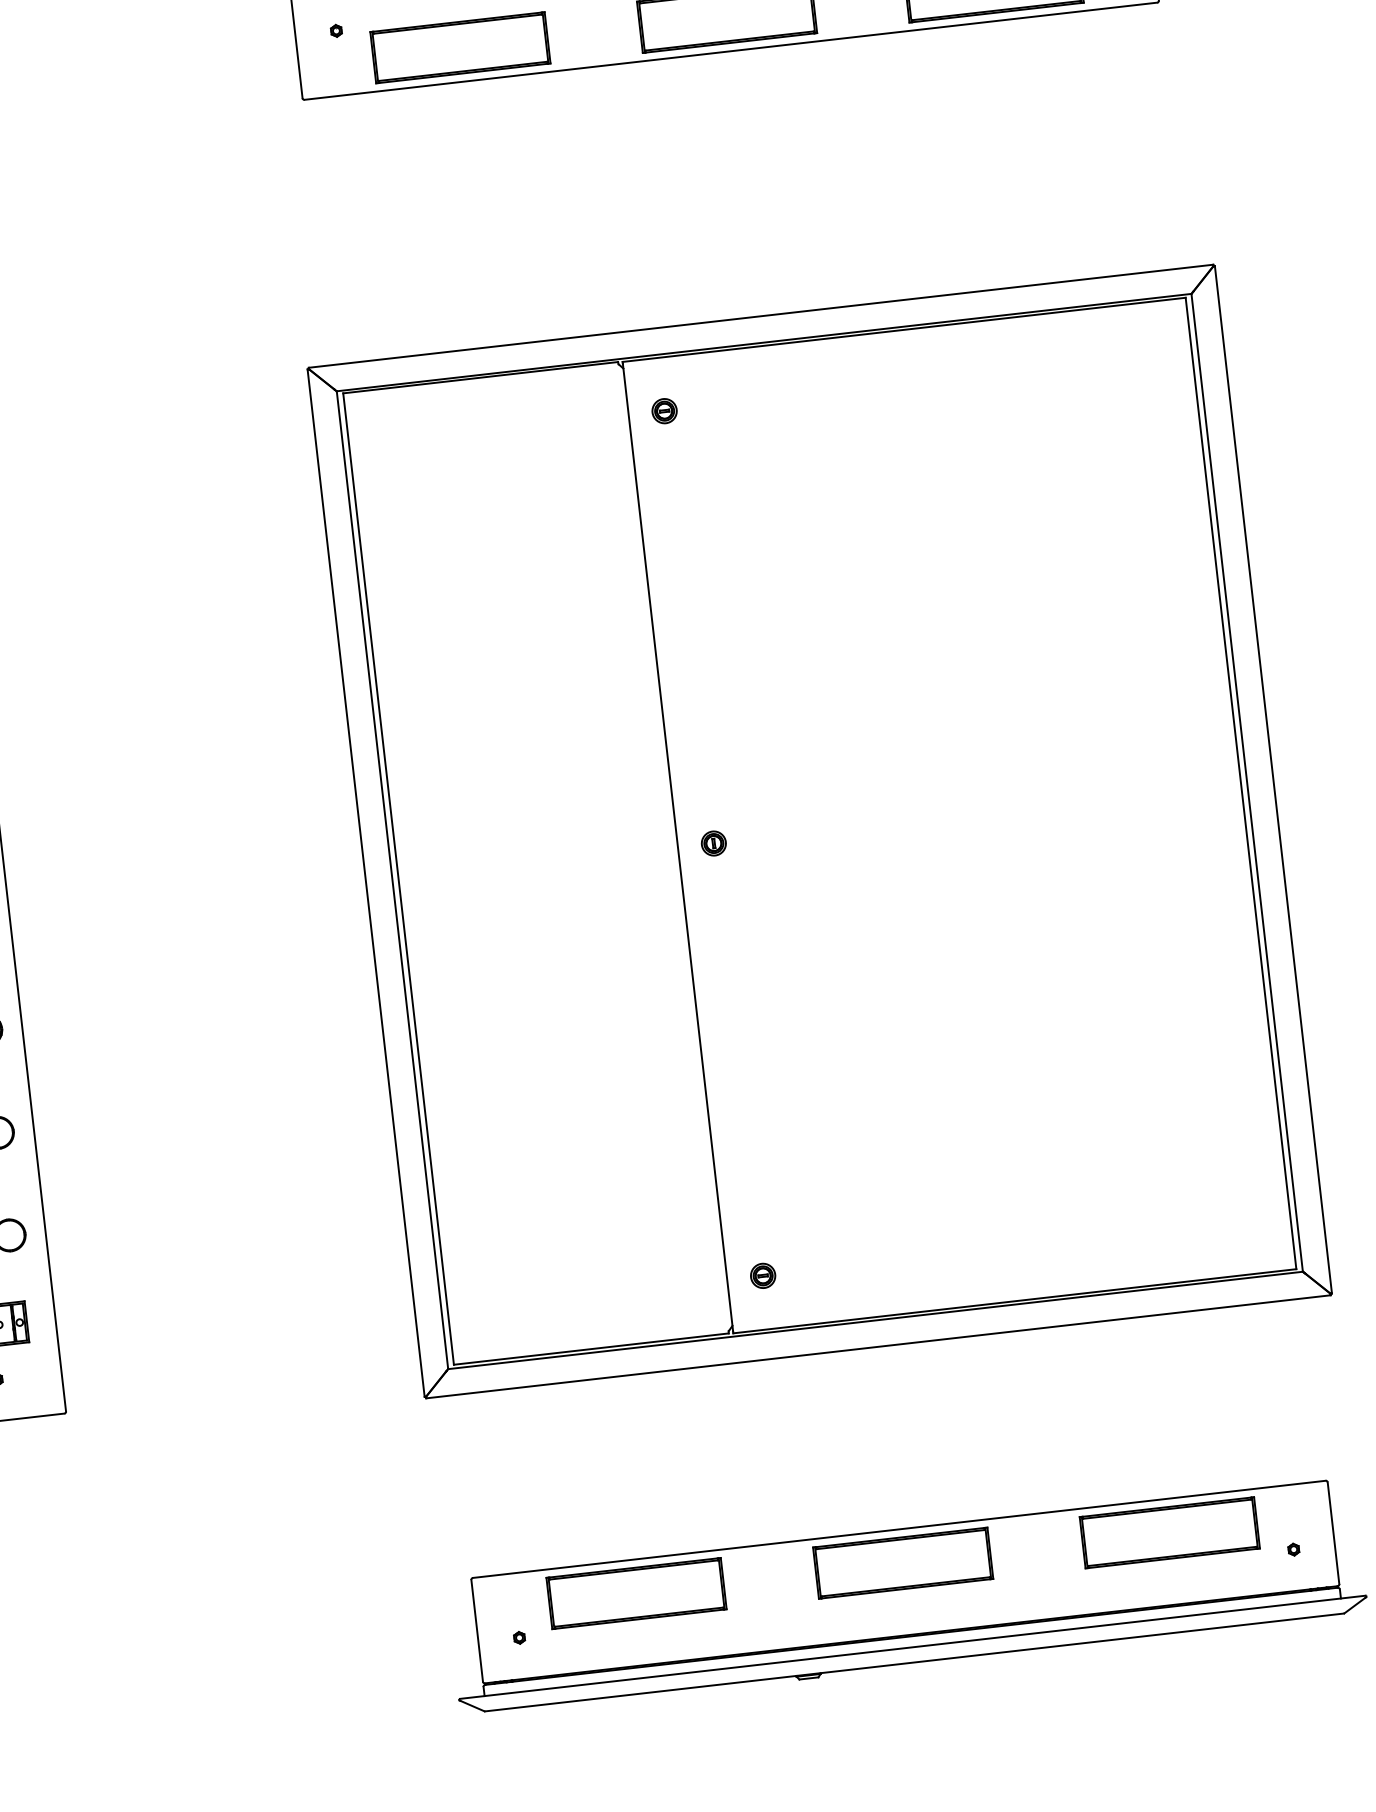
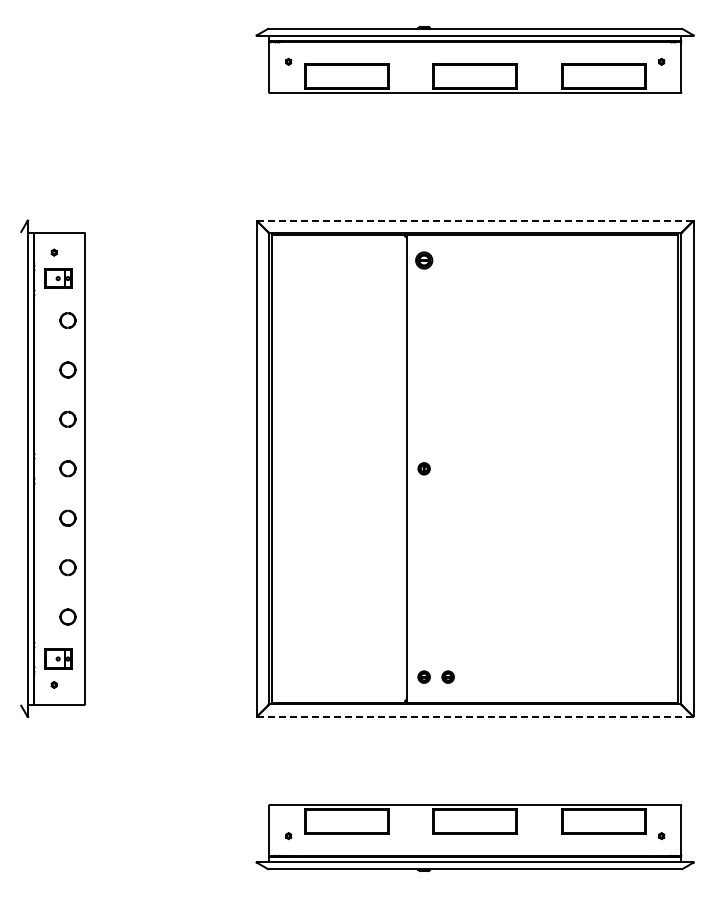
line: (761, 315) -> (475, 220), solid -> dashed
part: (663, 411) -> (423, 260), size x1.4
part: (811, 1269) -> (447, 676), added
line: (879, 1347) -> (475, 717), solid -> dashed

